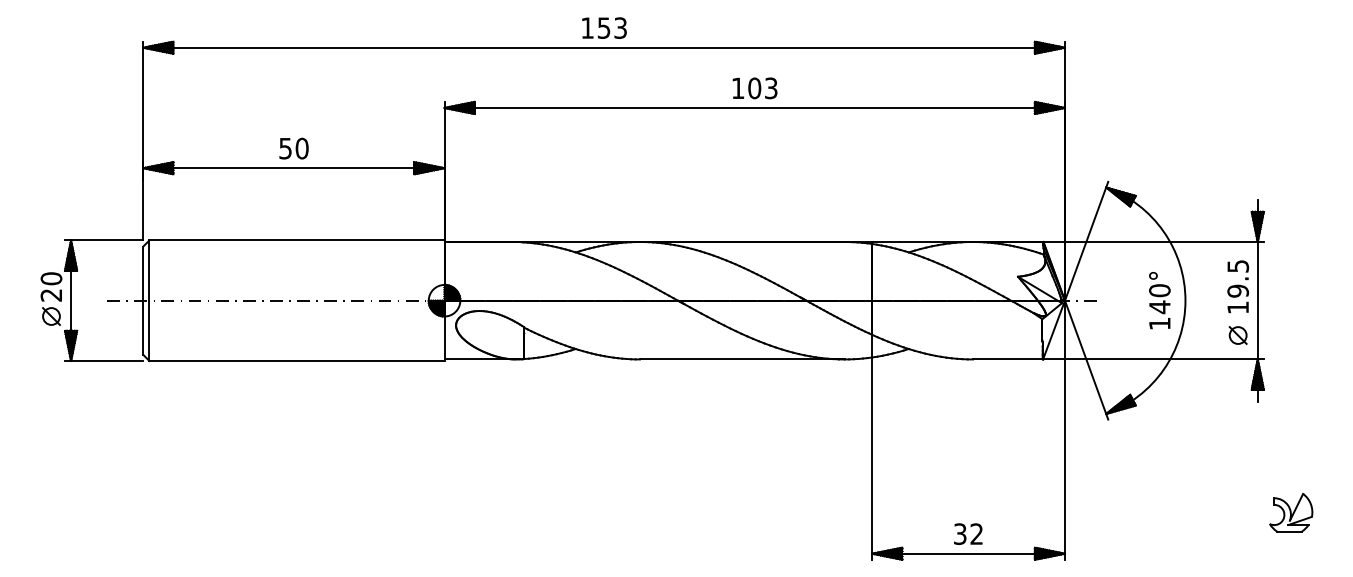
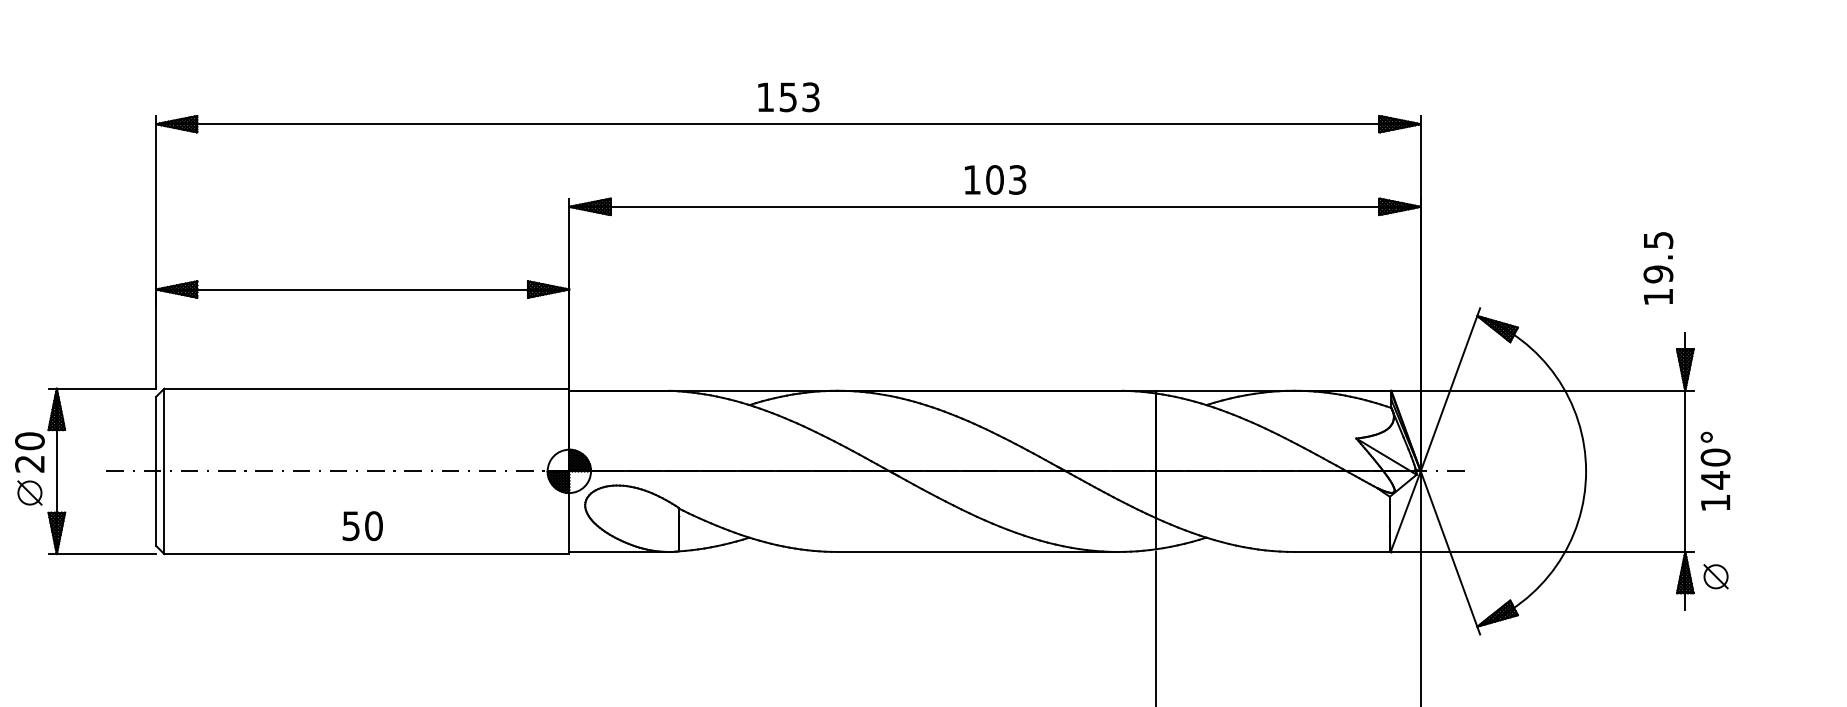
text: (293, 148) -> (362, 525), moved
text: (1238, 286) -> (1658, 267), moved
text: (1159, 300) -> (1715, 471), moved
part: (1237, 335) -> (1715, 576), moved

